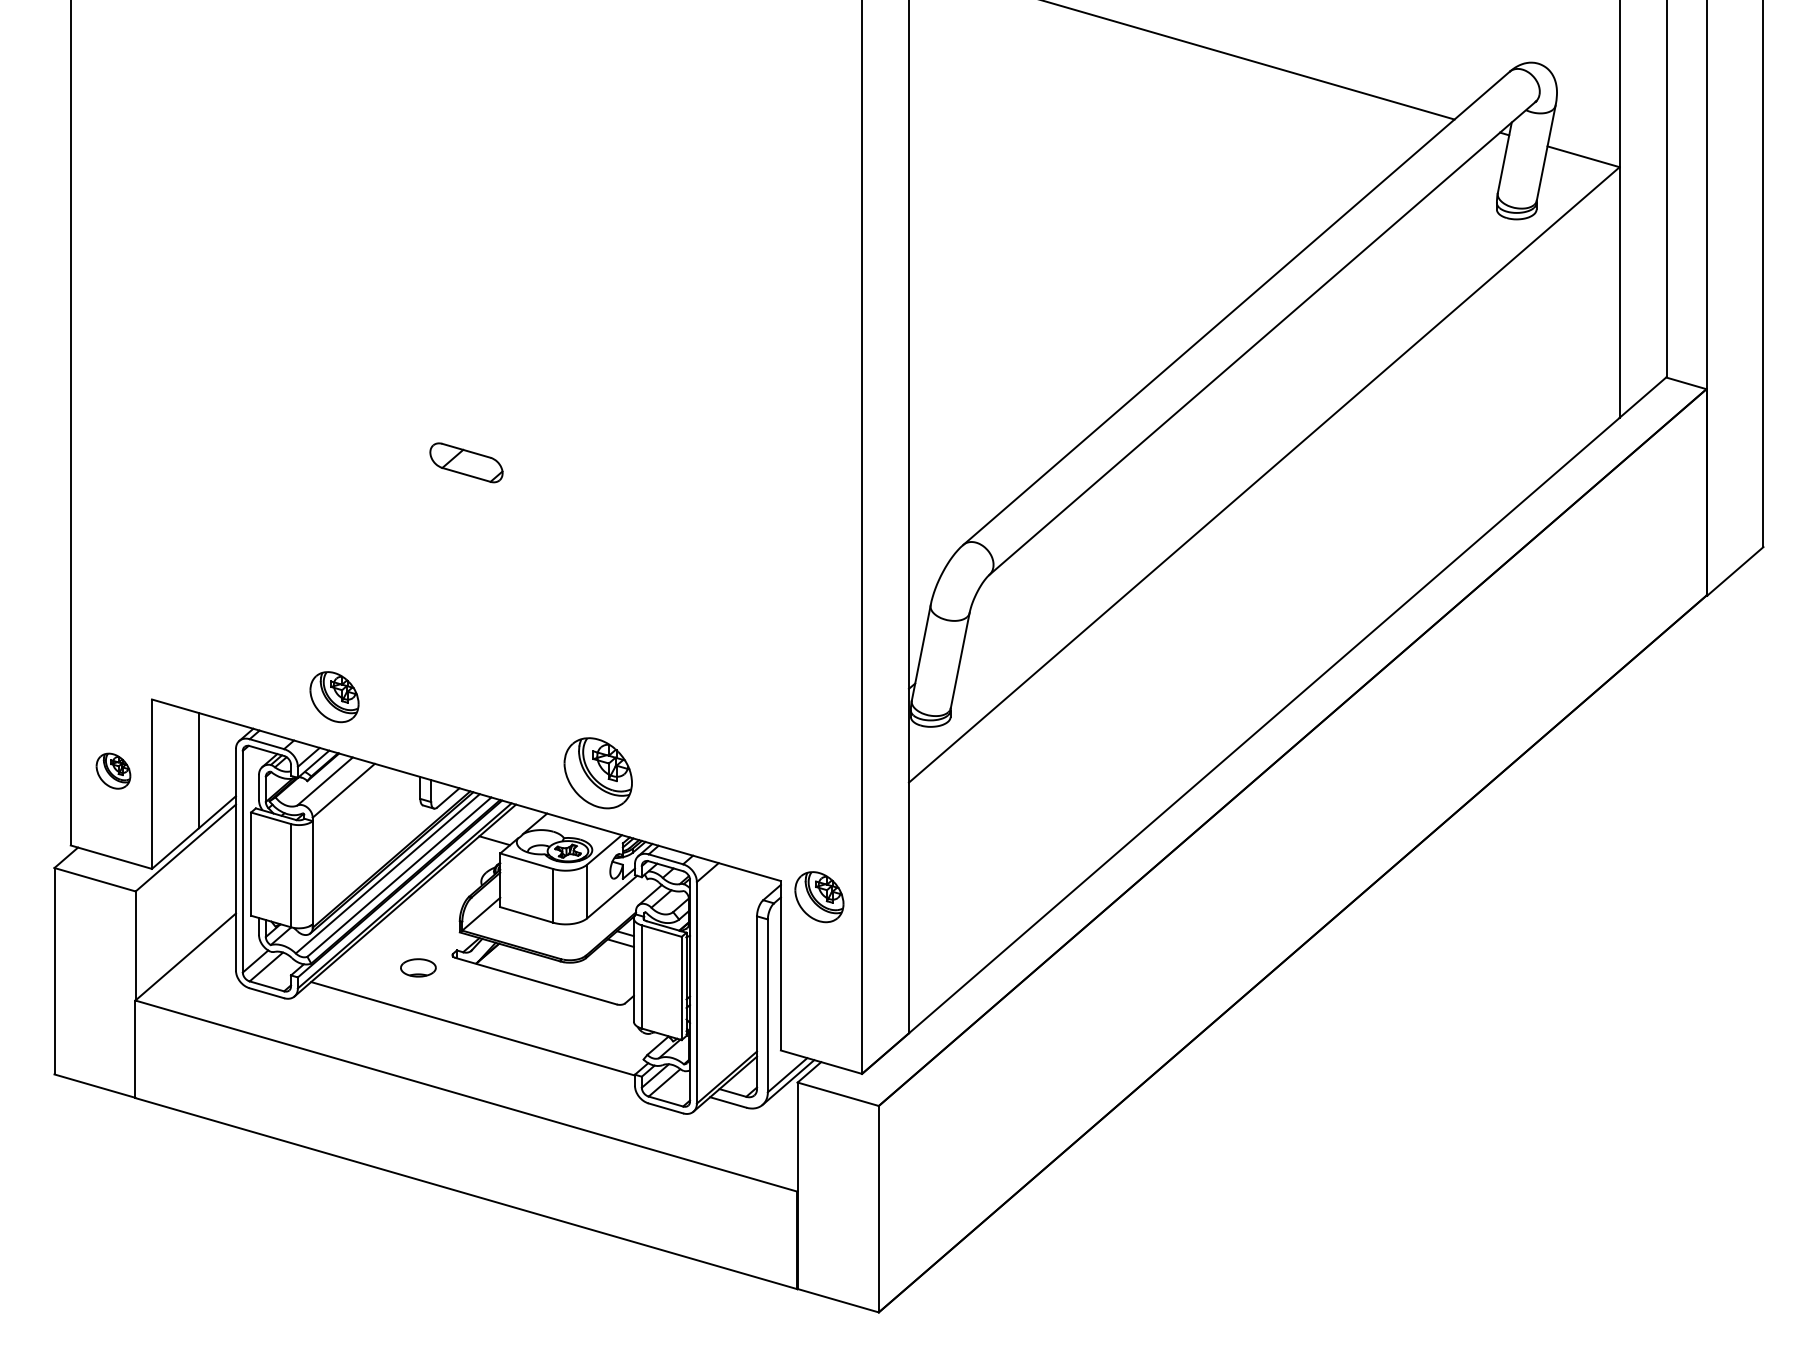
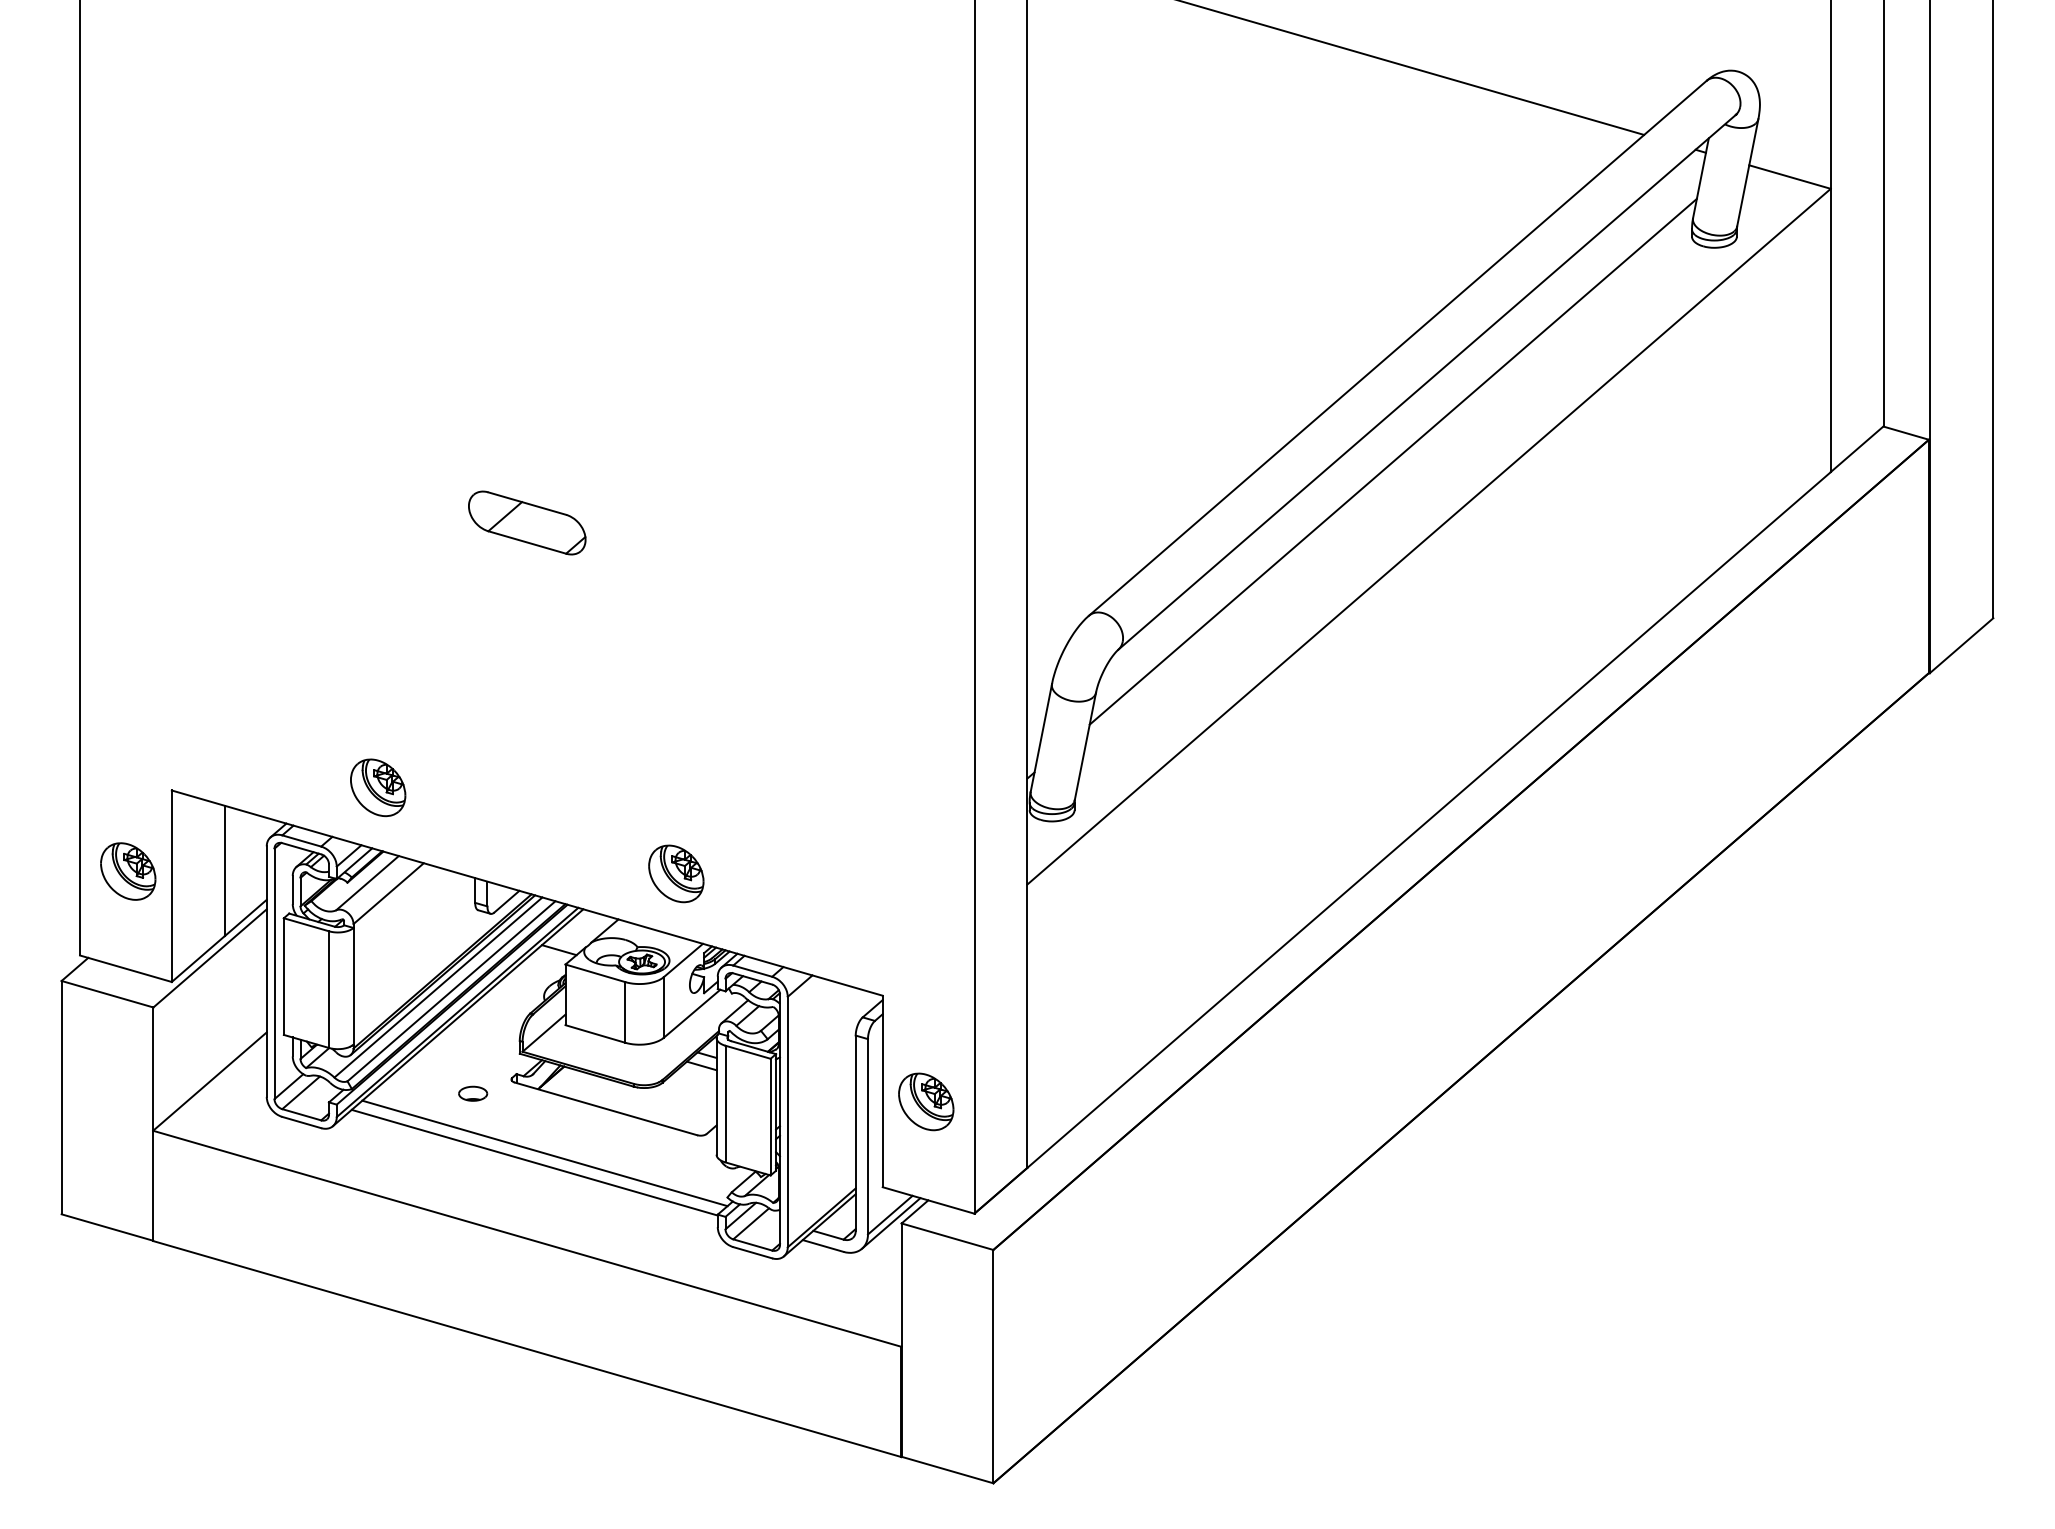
line: (1231, 408) -> (1392, 461), added
part: (466, 462) -> (527, 522), size x1.43
part: (113, 771) -> (128, 871), size x1.43
part: (598, 772) -> (676, 873), size x0.71
part: (819, 896) -> (926, 1101), moved
part: (418, 967) -> (473, 1093), size x0.71
line: (481, 1020) -> (544, 1153), added

